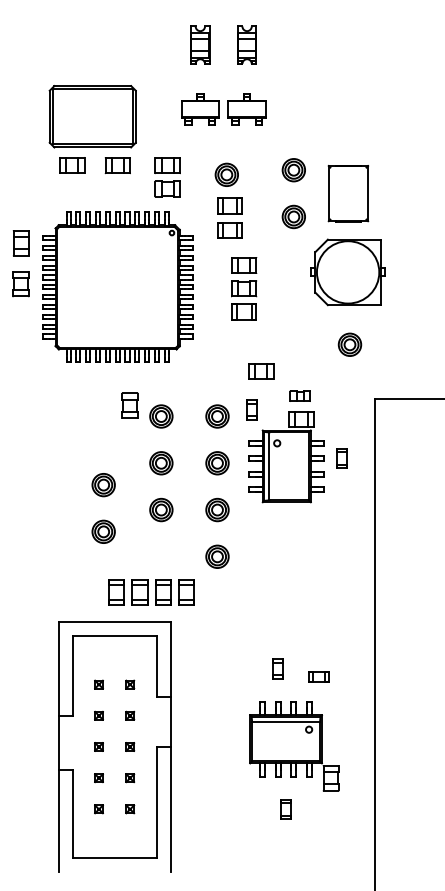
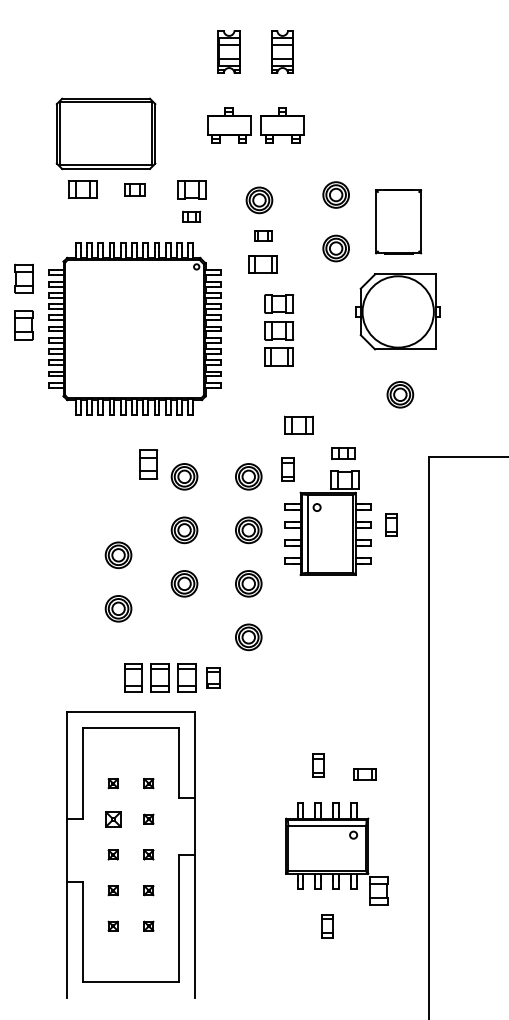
part: (117, 165) -> (134, 189), size x0.7
part: (167, 188) -> (191, 216), size x0.6
part: (229, 205) -> (262, 235), size x0.6
part: (186, 591) -> (213, 677), size x0.7
part: (98, 715) -> (112, 818), size x1.6

